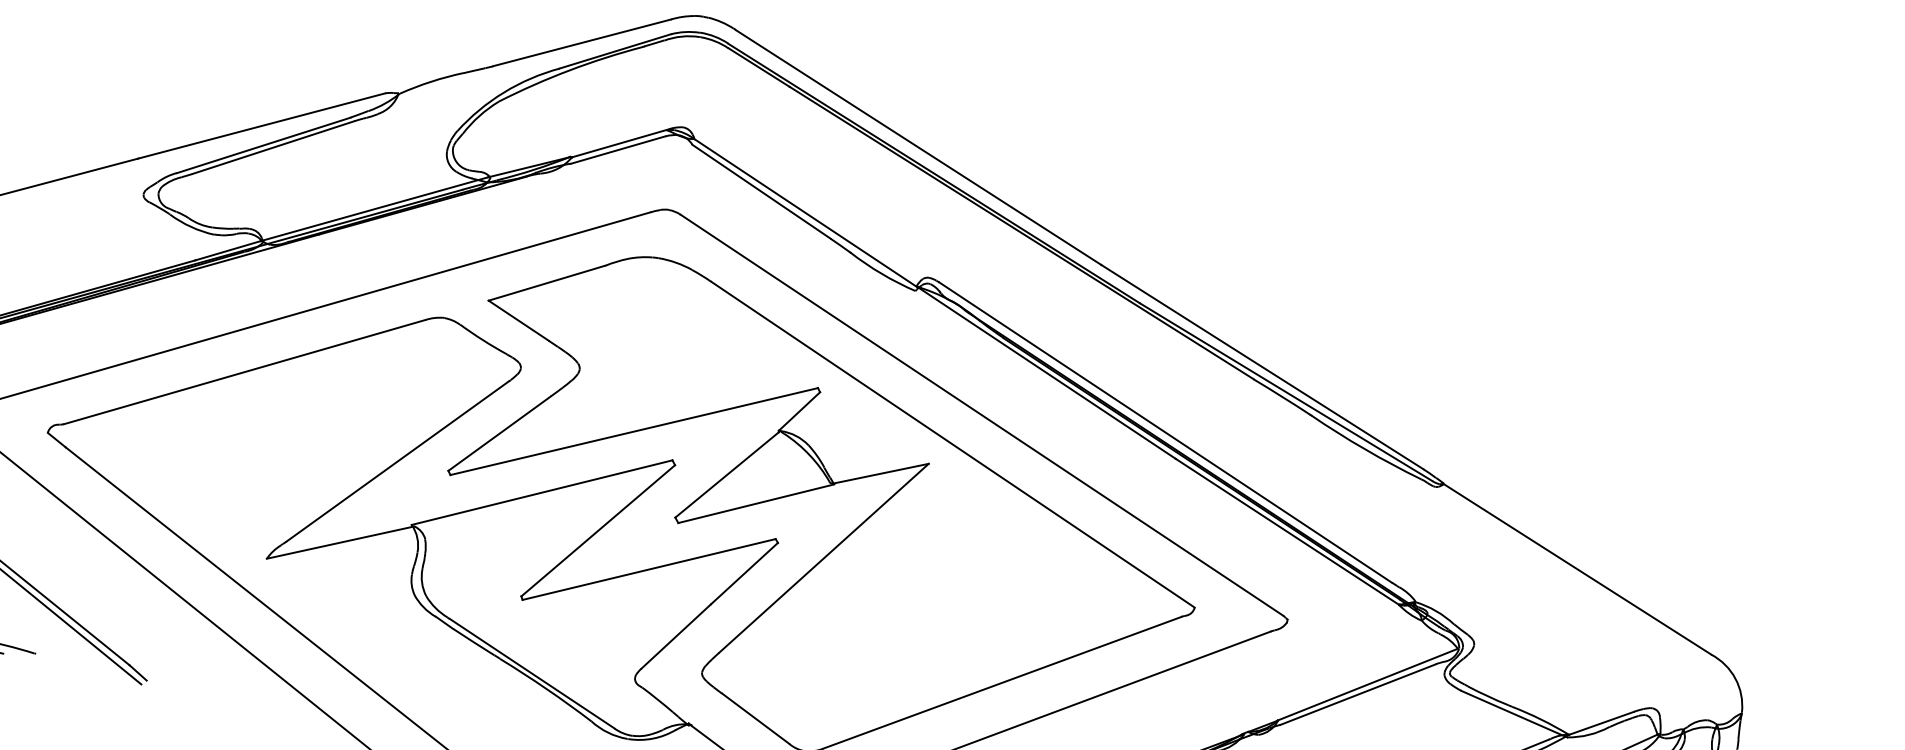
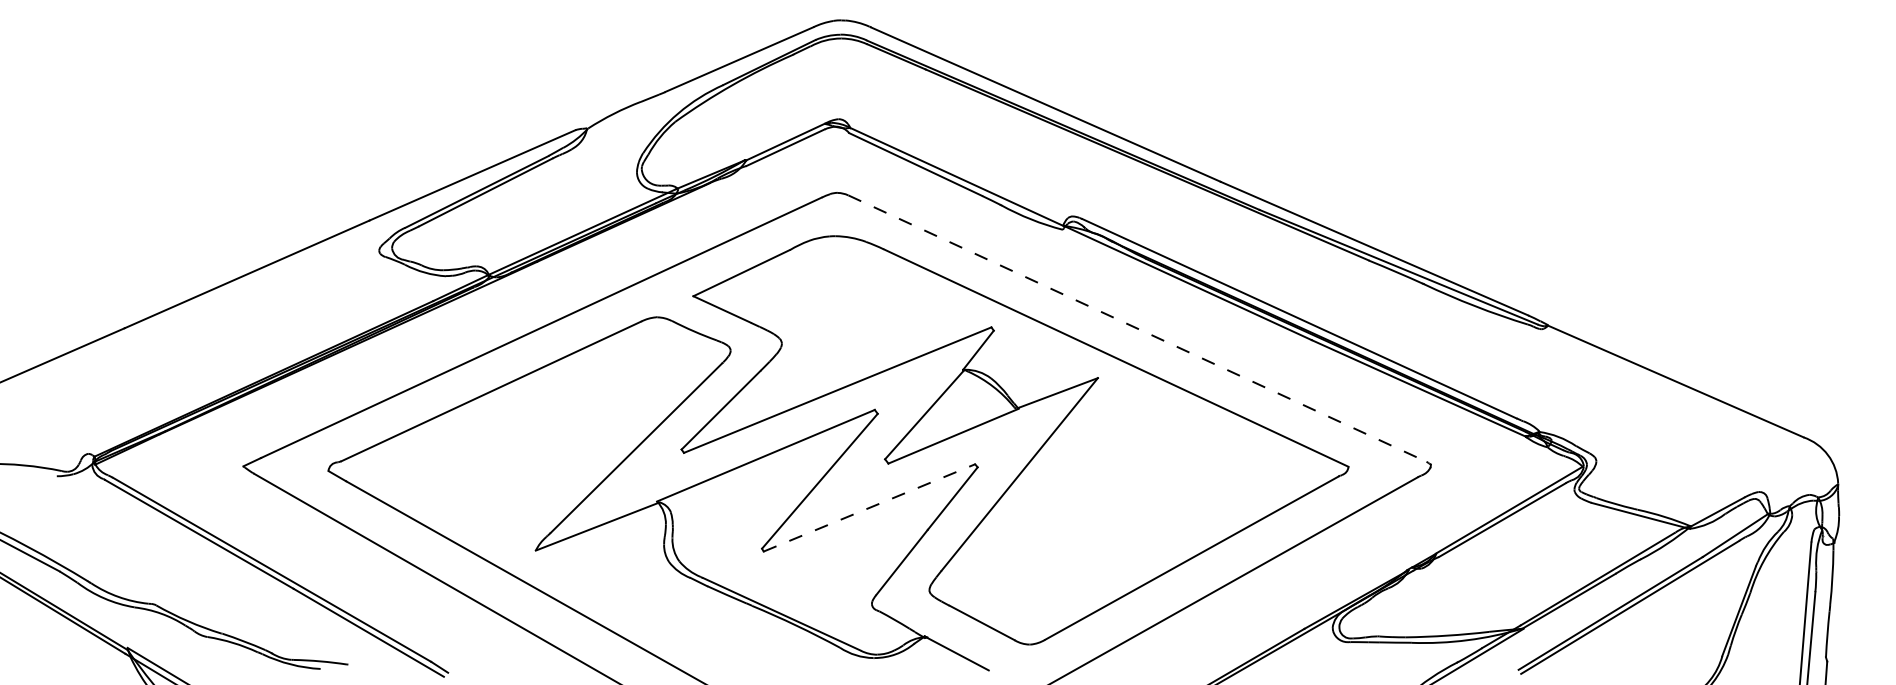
line: (981, 415) -> (1137, 328), solid -> dashed
line: (649, 569) -> (869, 507), solid -> dashed

